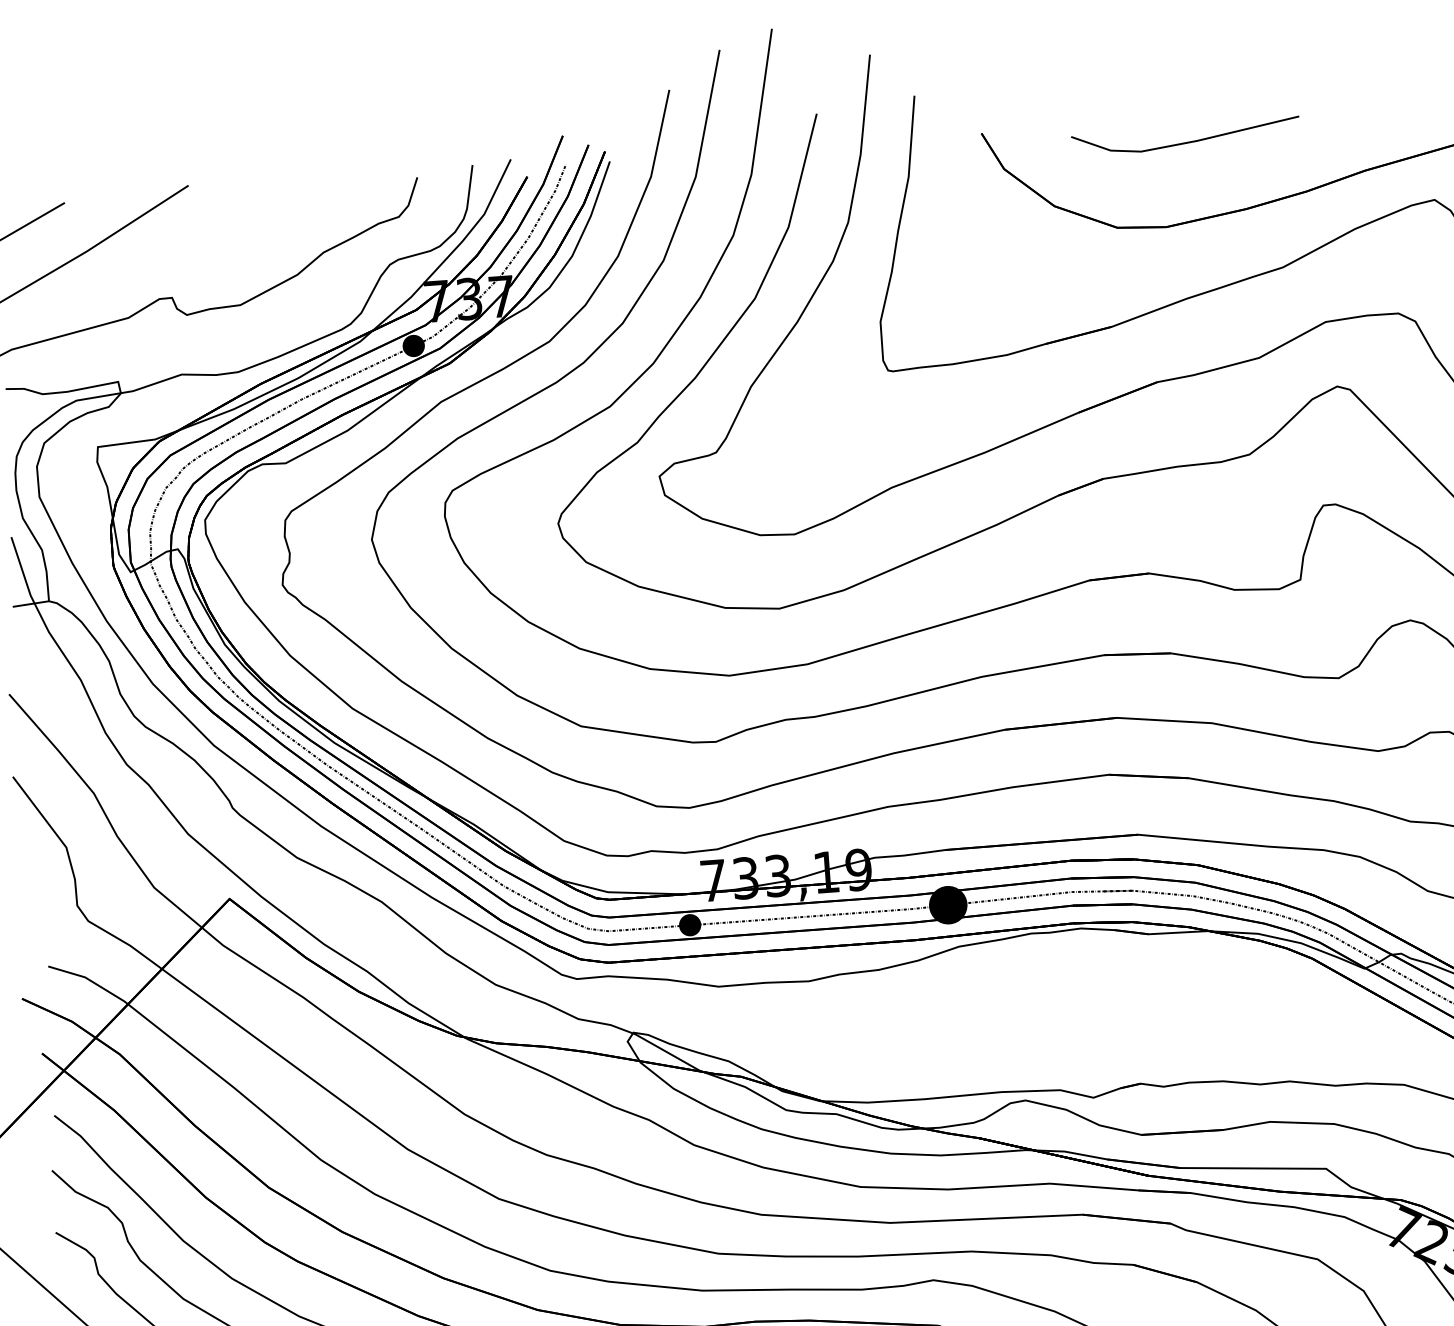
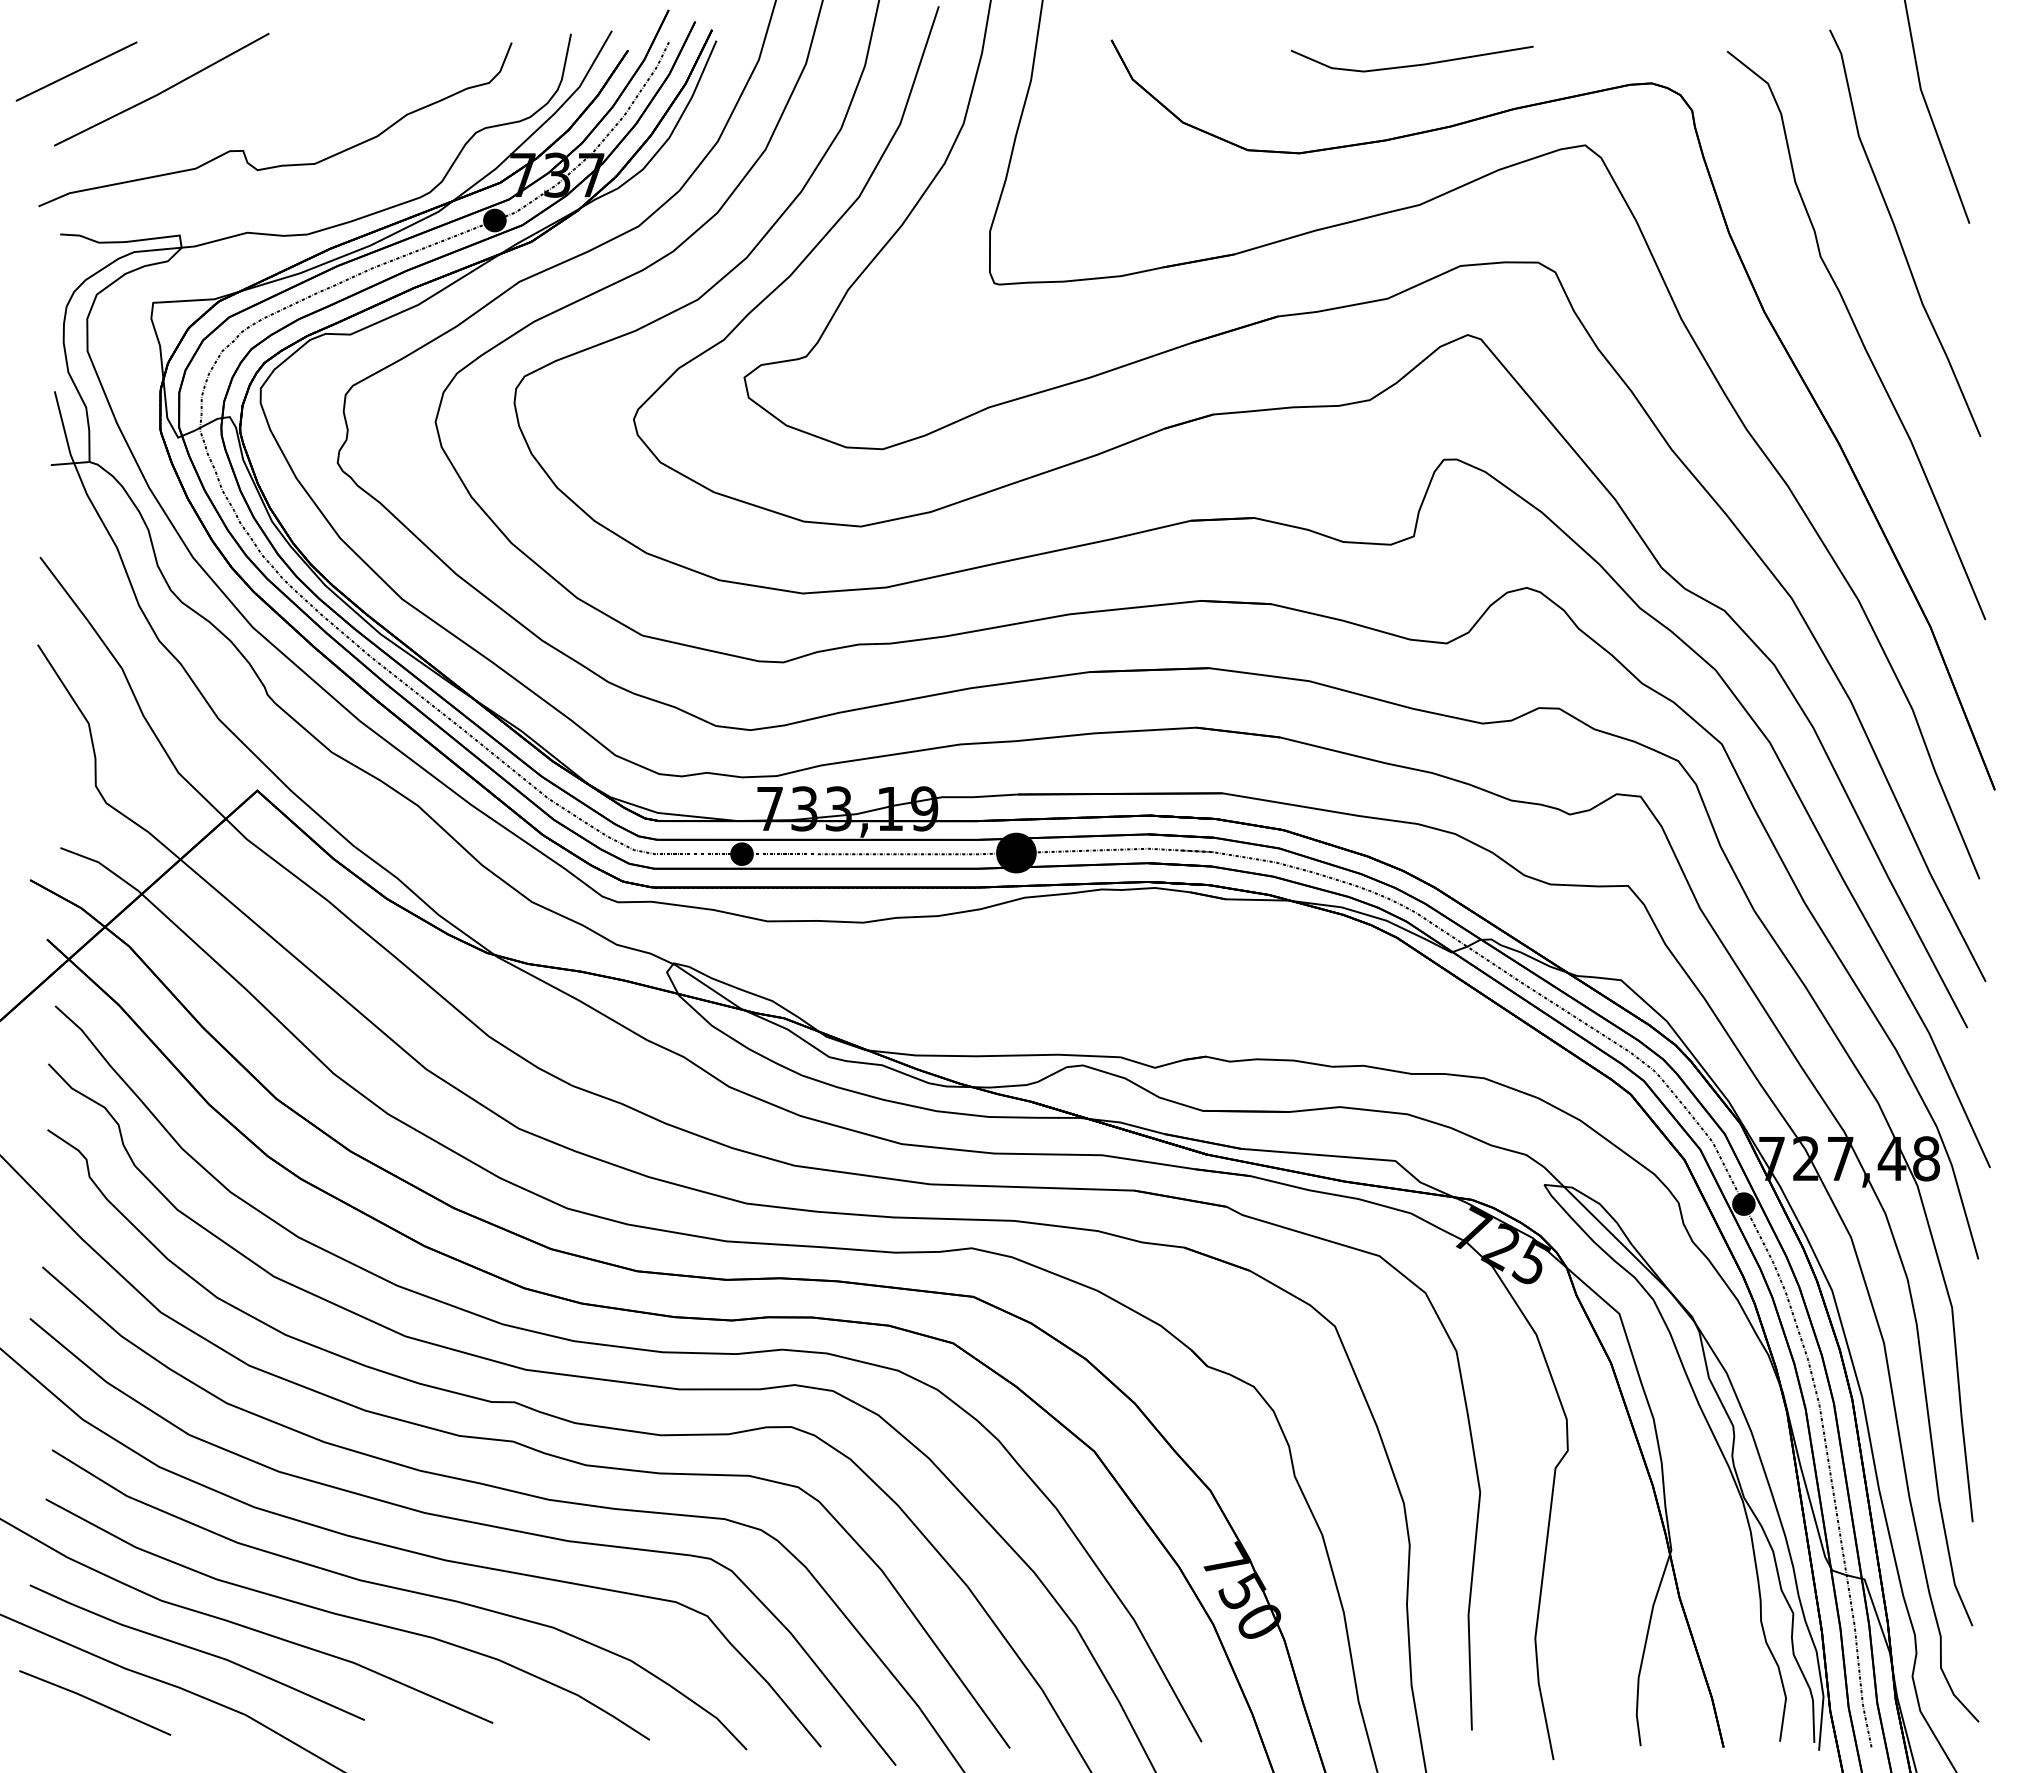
line: (1187, 141) -> (1413, 64), moved

